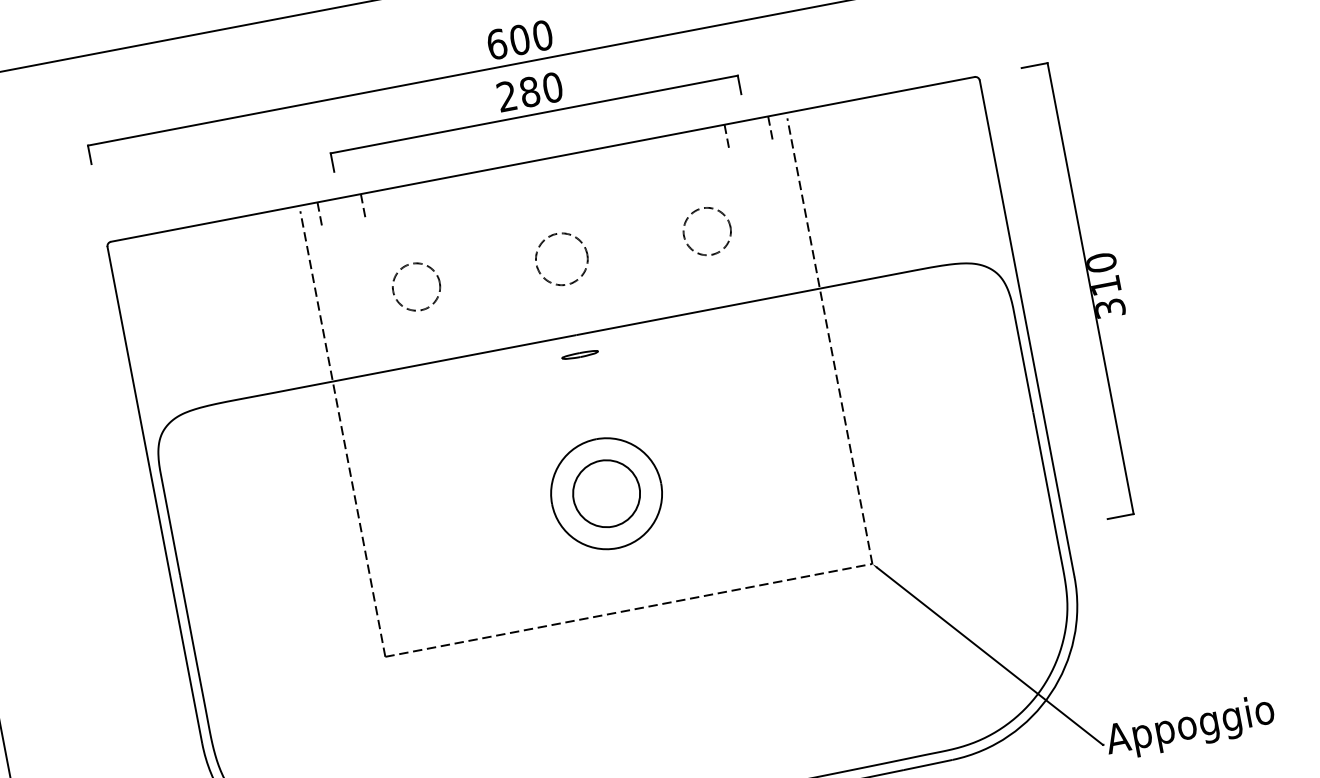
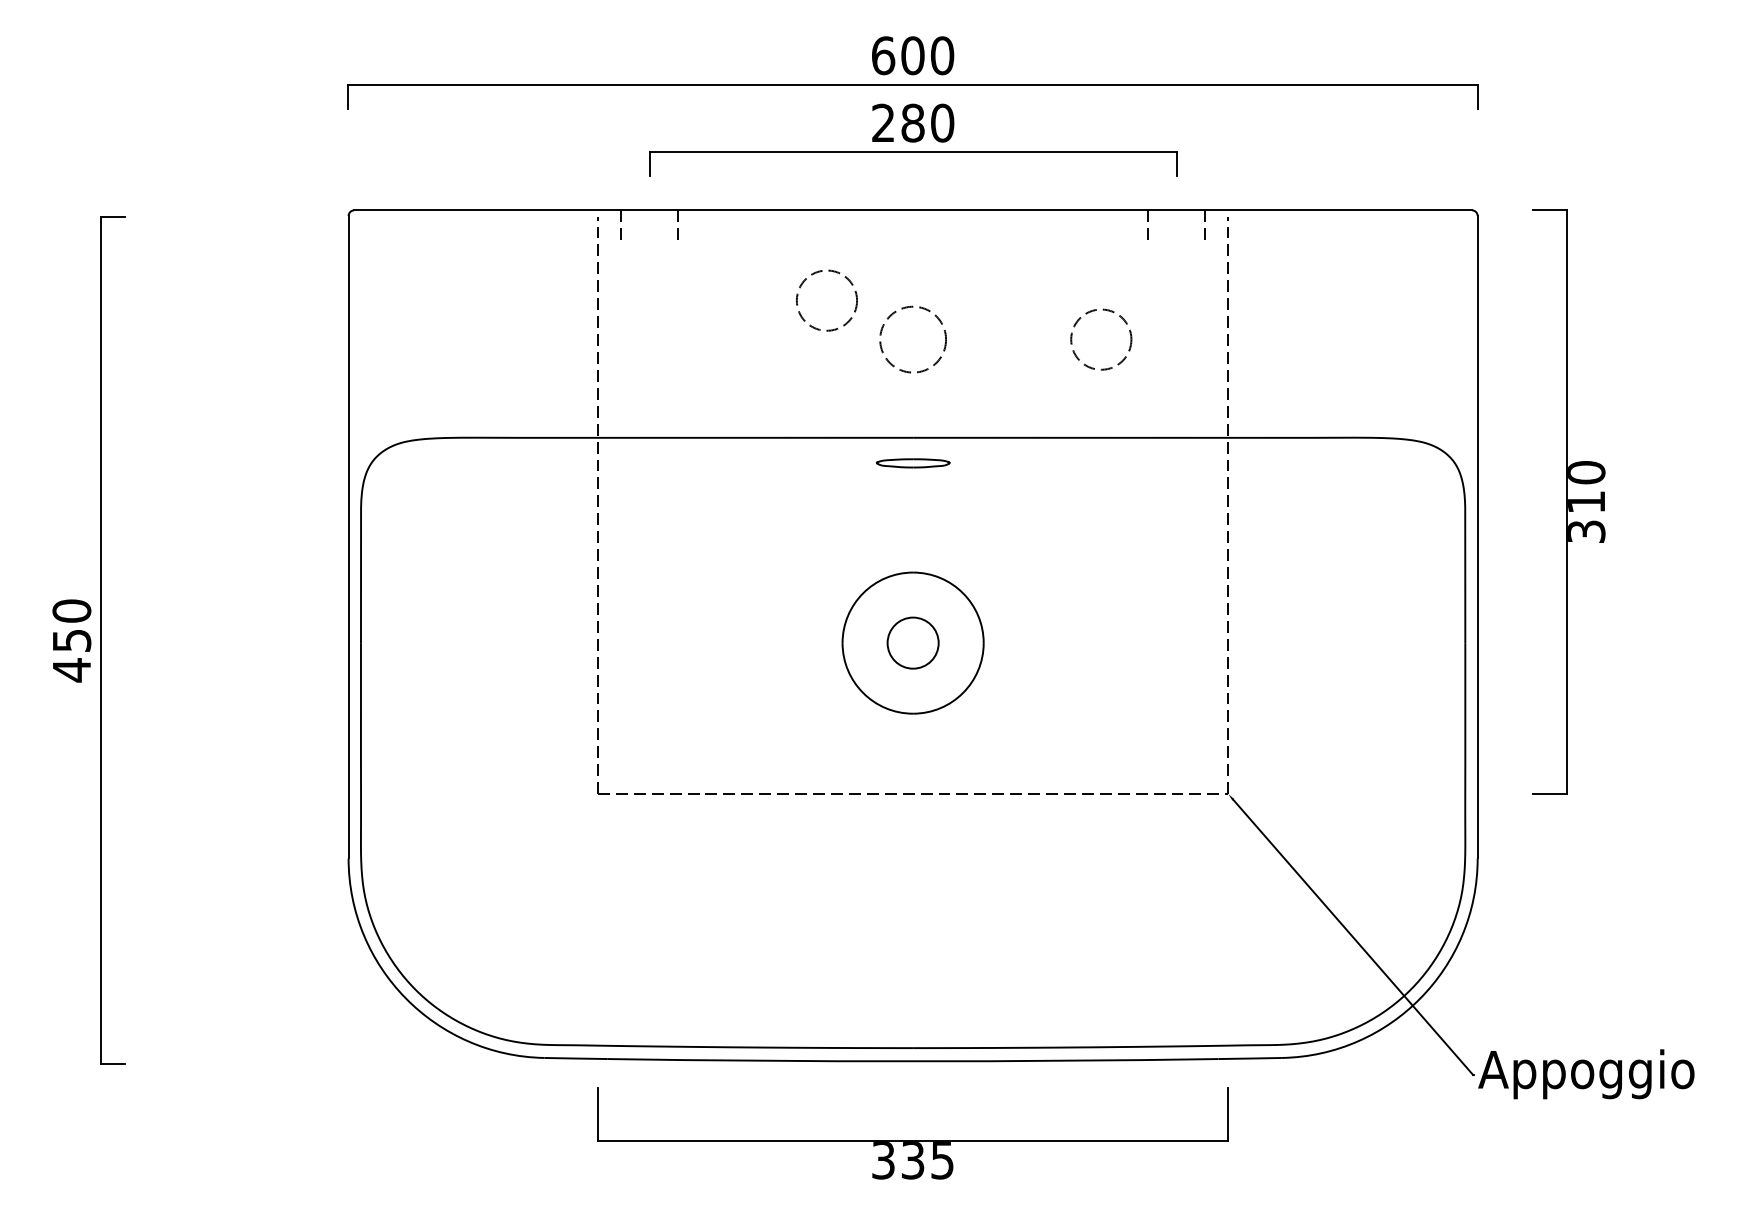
circle: (416, 286) -> (826, 300), moved
part: (579, 355) -> (912, 463), size x1.6
circle: (606, 493) -> (912, 642), size x0.6

